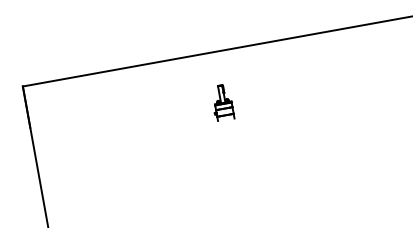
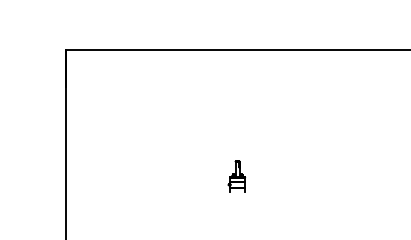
part: (221, 102) -> (236, 176), moved

